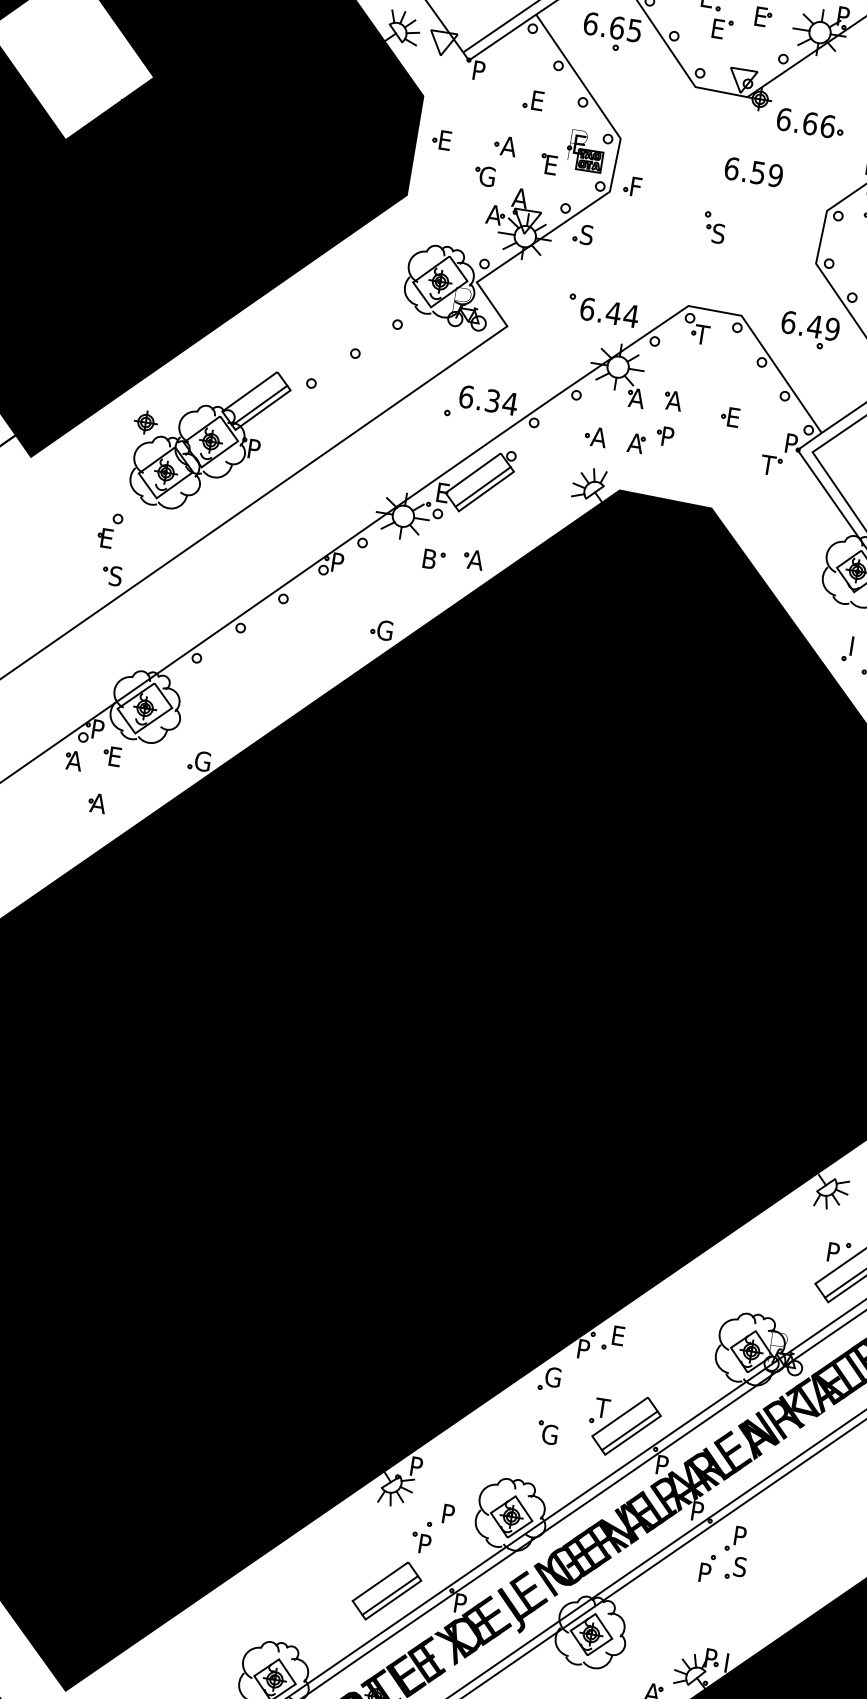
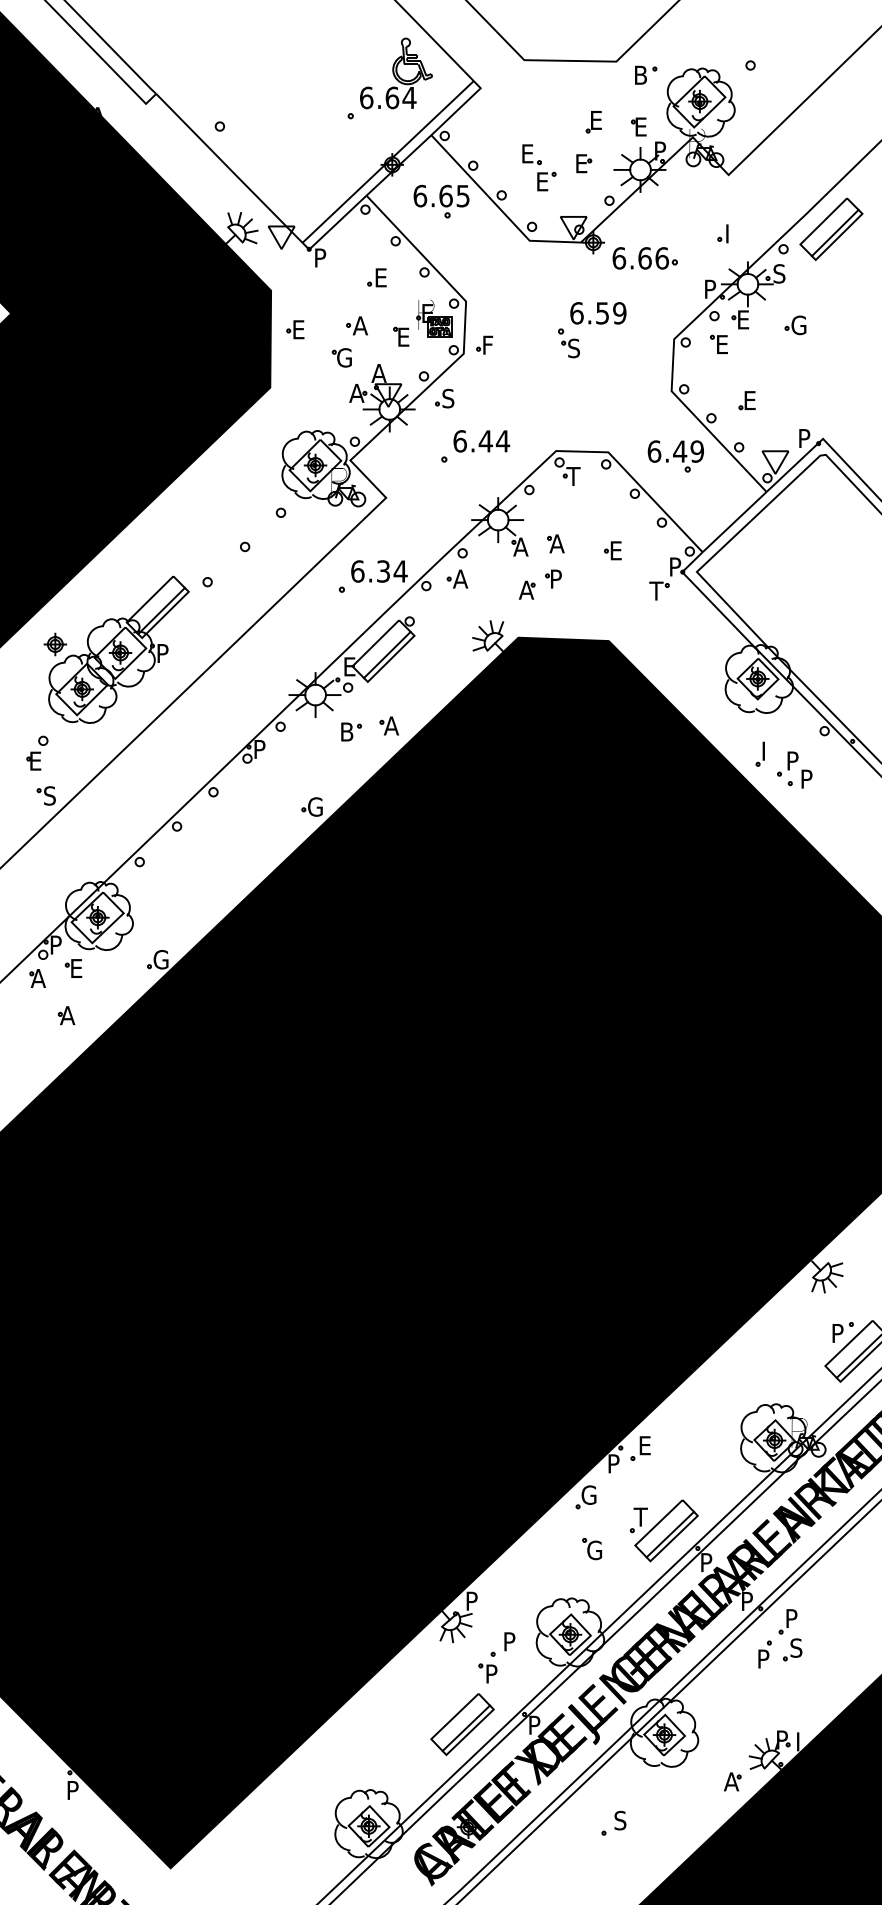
part: (713, 227) -> (568, 343), moved
text: (609, 312) -> (481, 441), moved
part: (595, 436) -> (457, 578), moved

